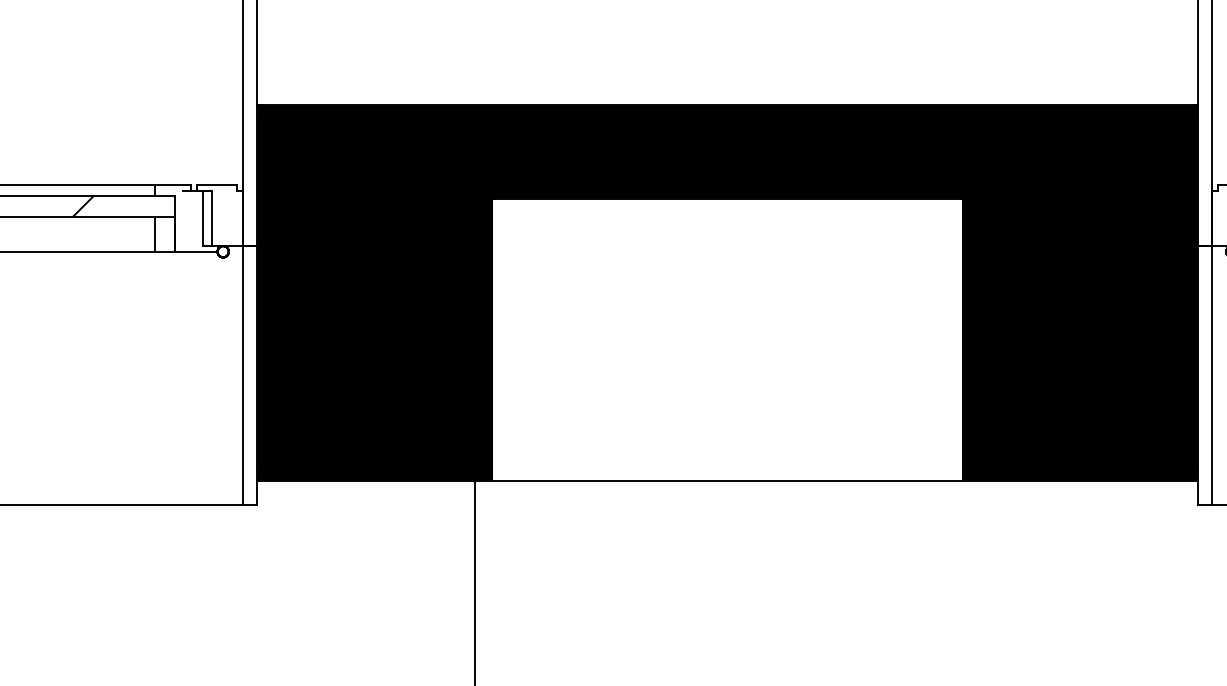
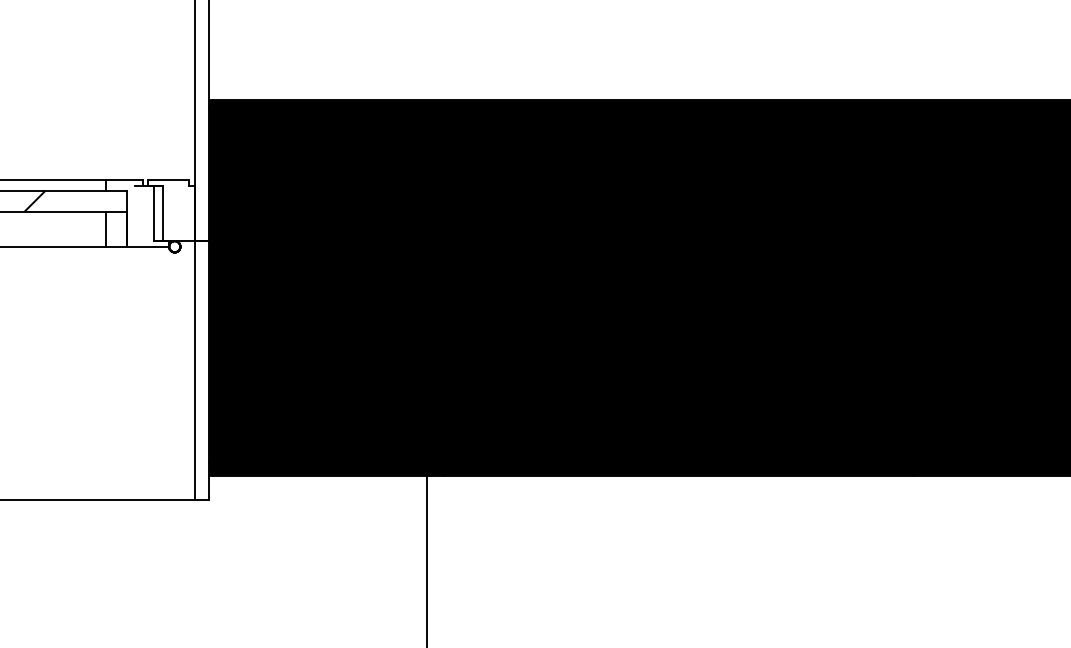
fill: (727, 340) -> (679, 335), added

